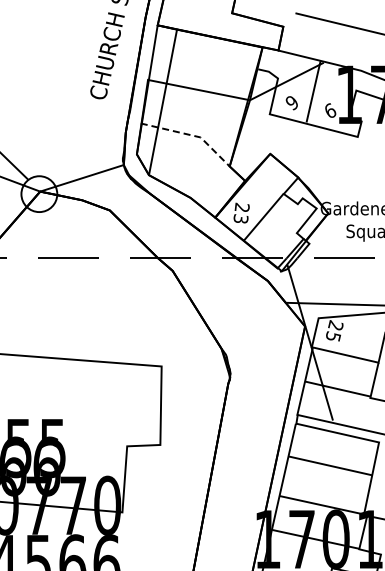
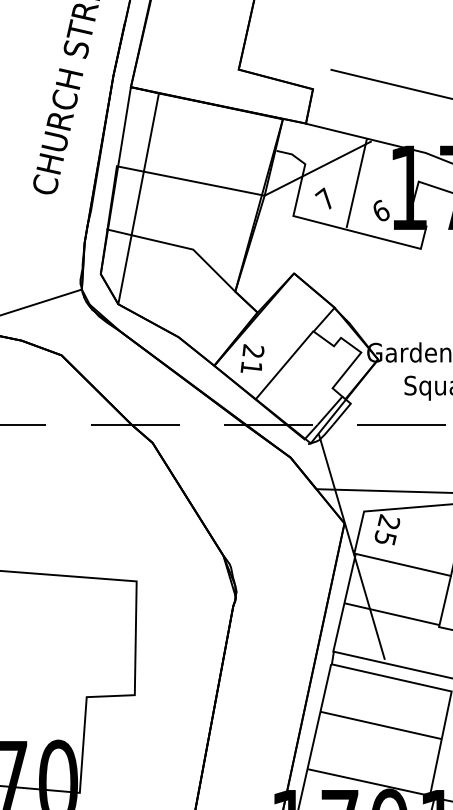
text: (290, 102) -> (323, 198), 9 -> 7
line: (192, 135) -> (181, 246), dashed -> solid
text: (240, 218) -> (250, 367), 23 -> 21

